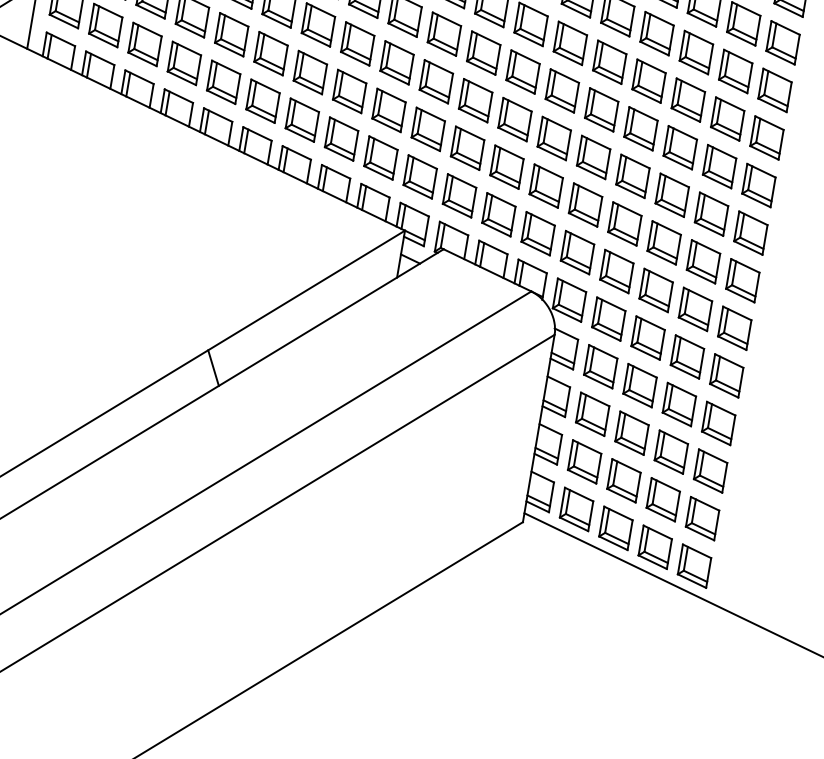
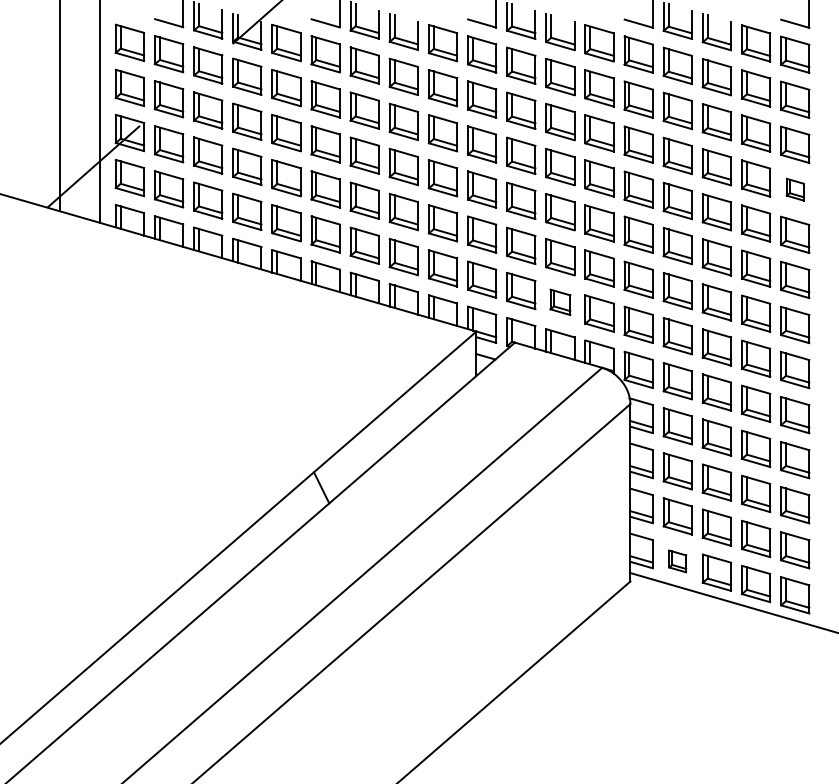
part: (767, 137) -> (795, 189), size x0.6
part: (498, 215) -> (560, 302), size x0.7
part: (576, 509) -> (677, 561), size x0.6

